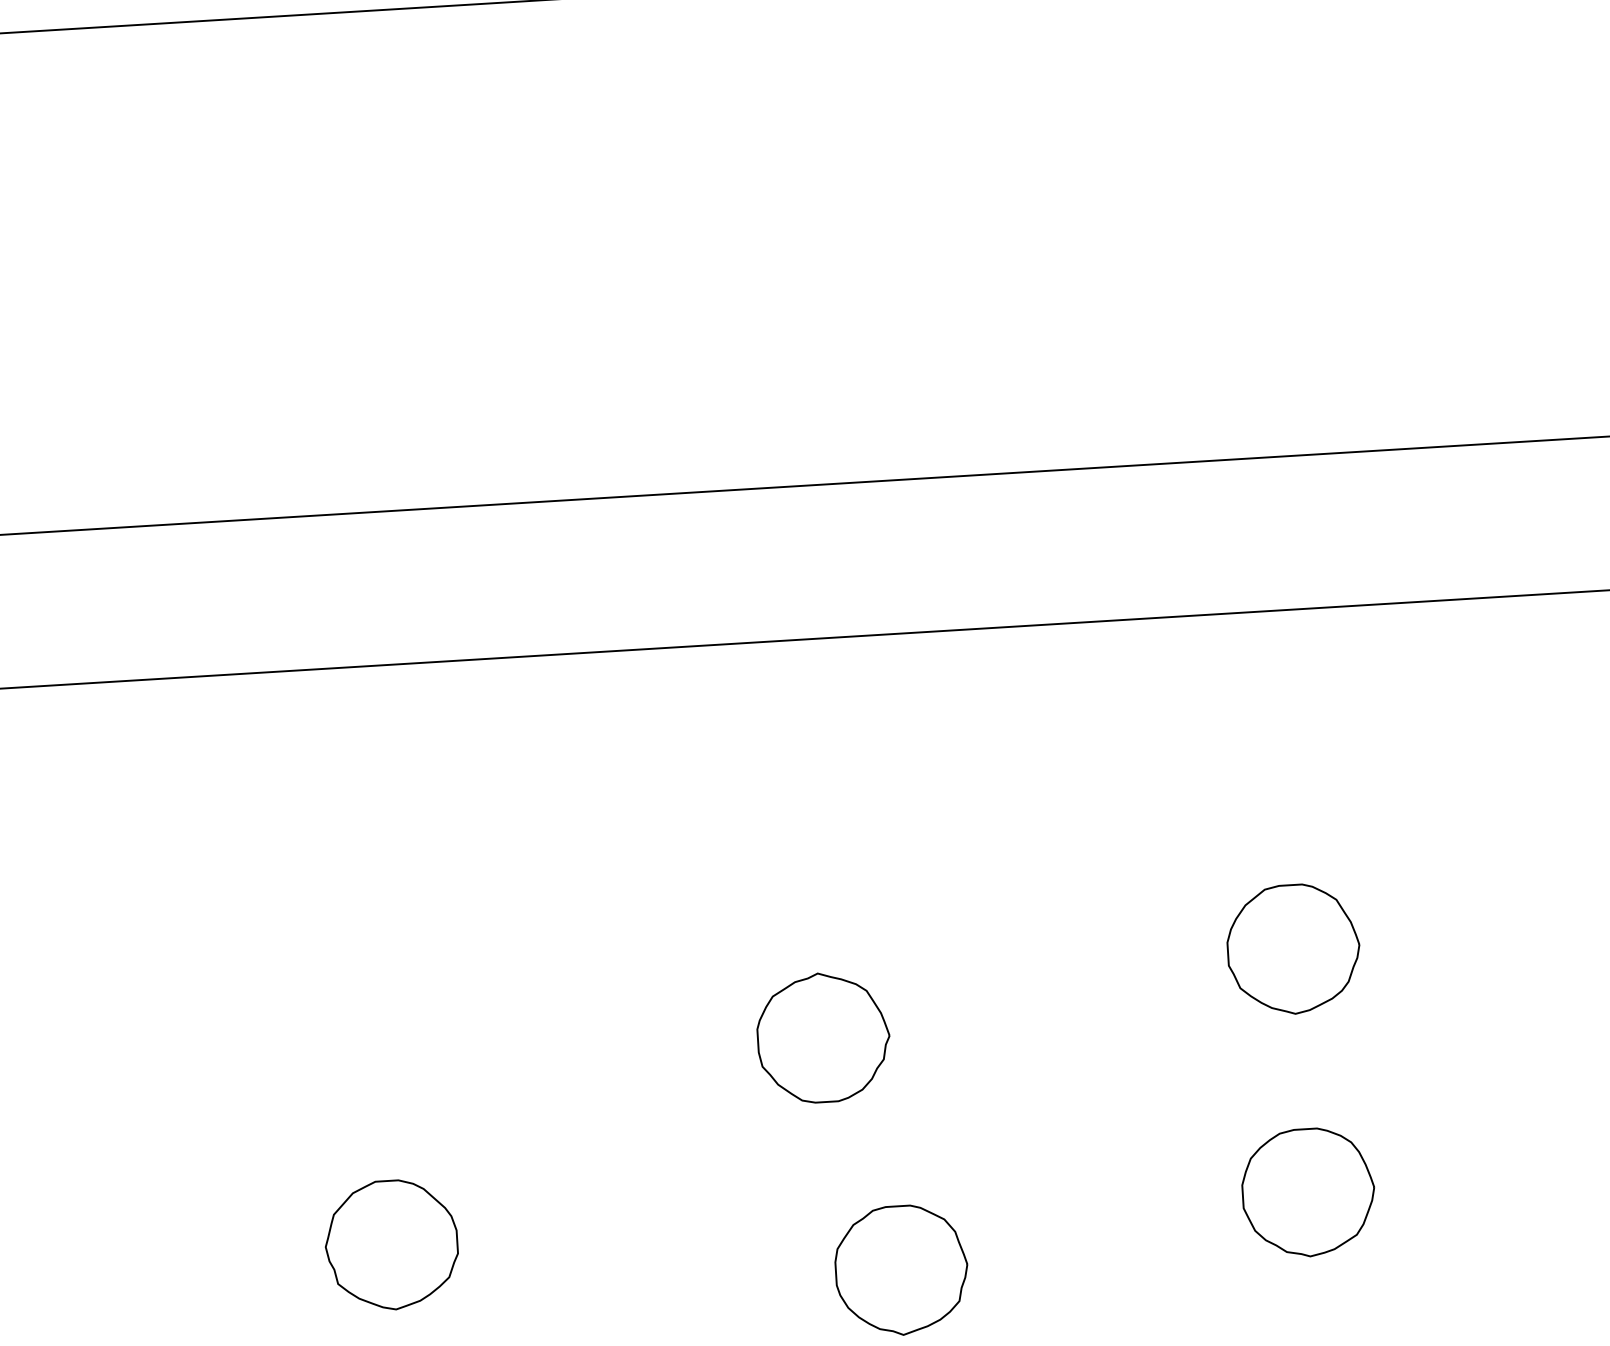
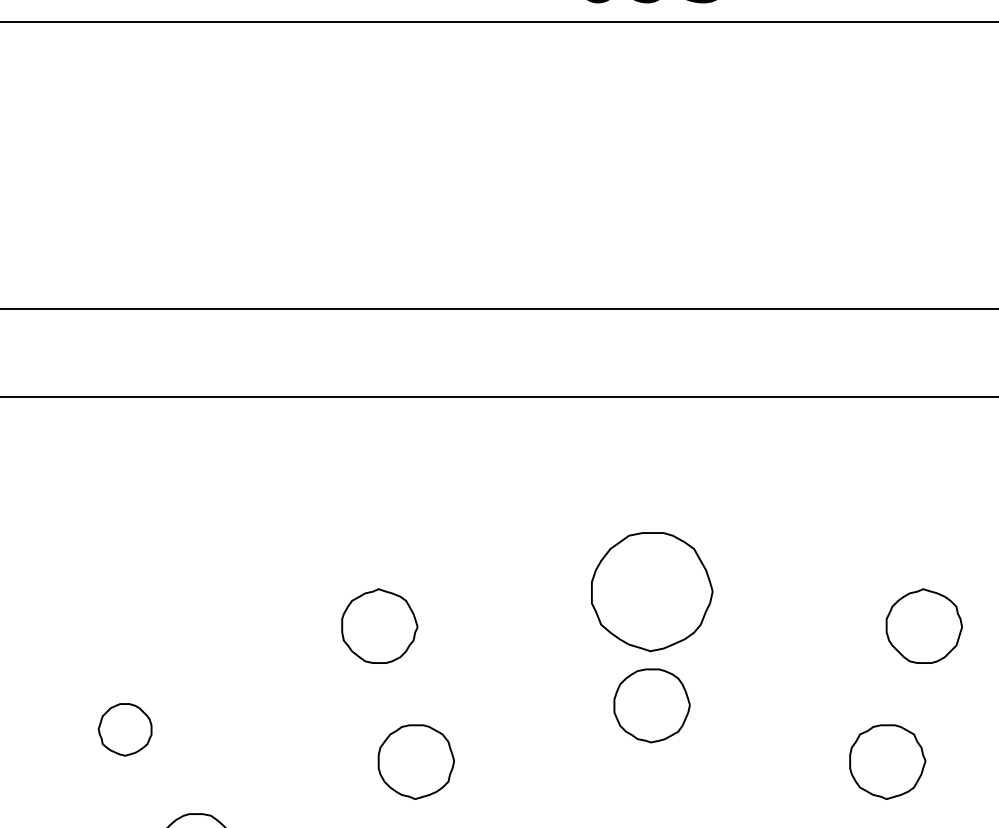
part: (1292, 948) -> (651, 591), size x1.6
part: (1307, 1192) -> (651, 705), moved
part: (390, 1244) -> (124, 729), size x0.7

